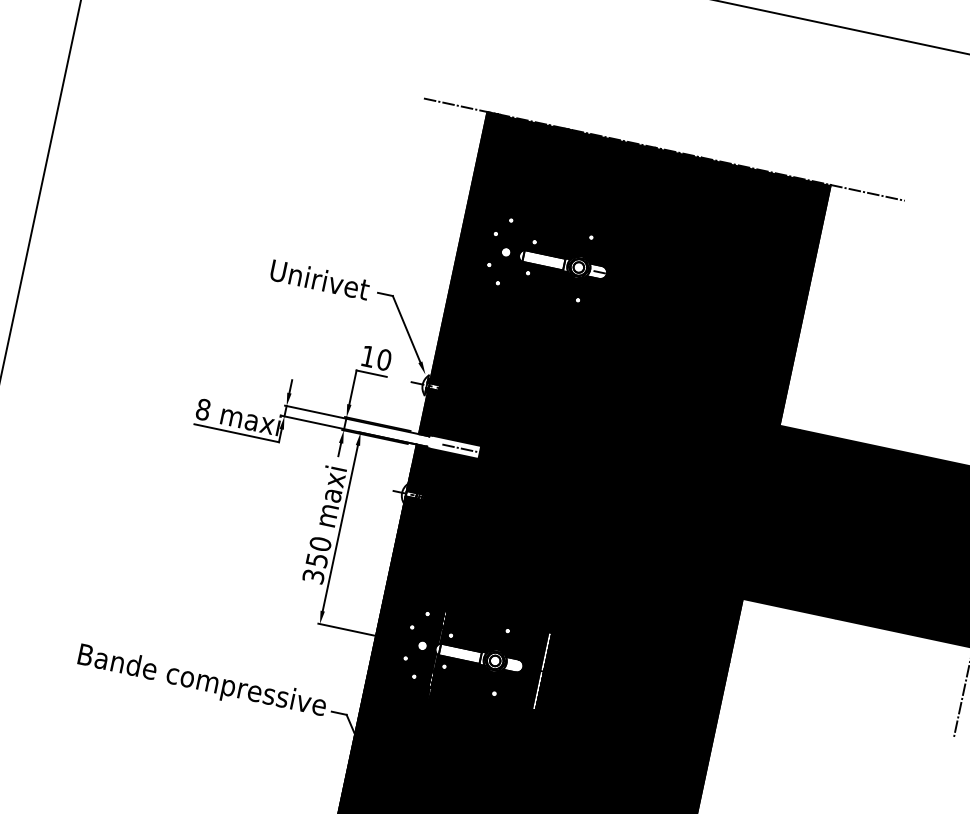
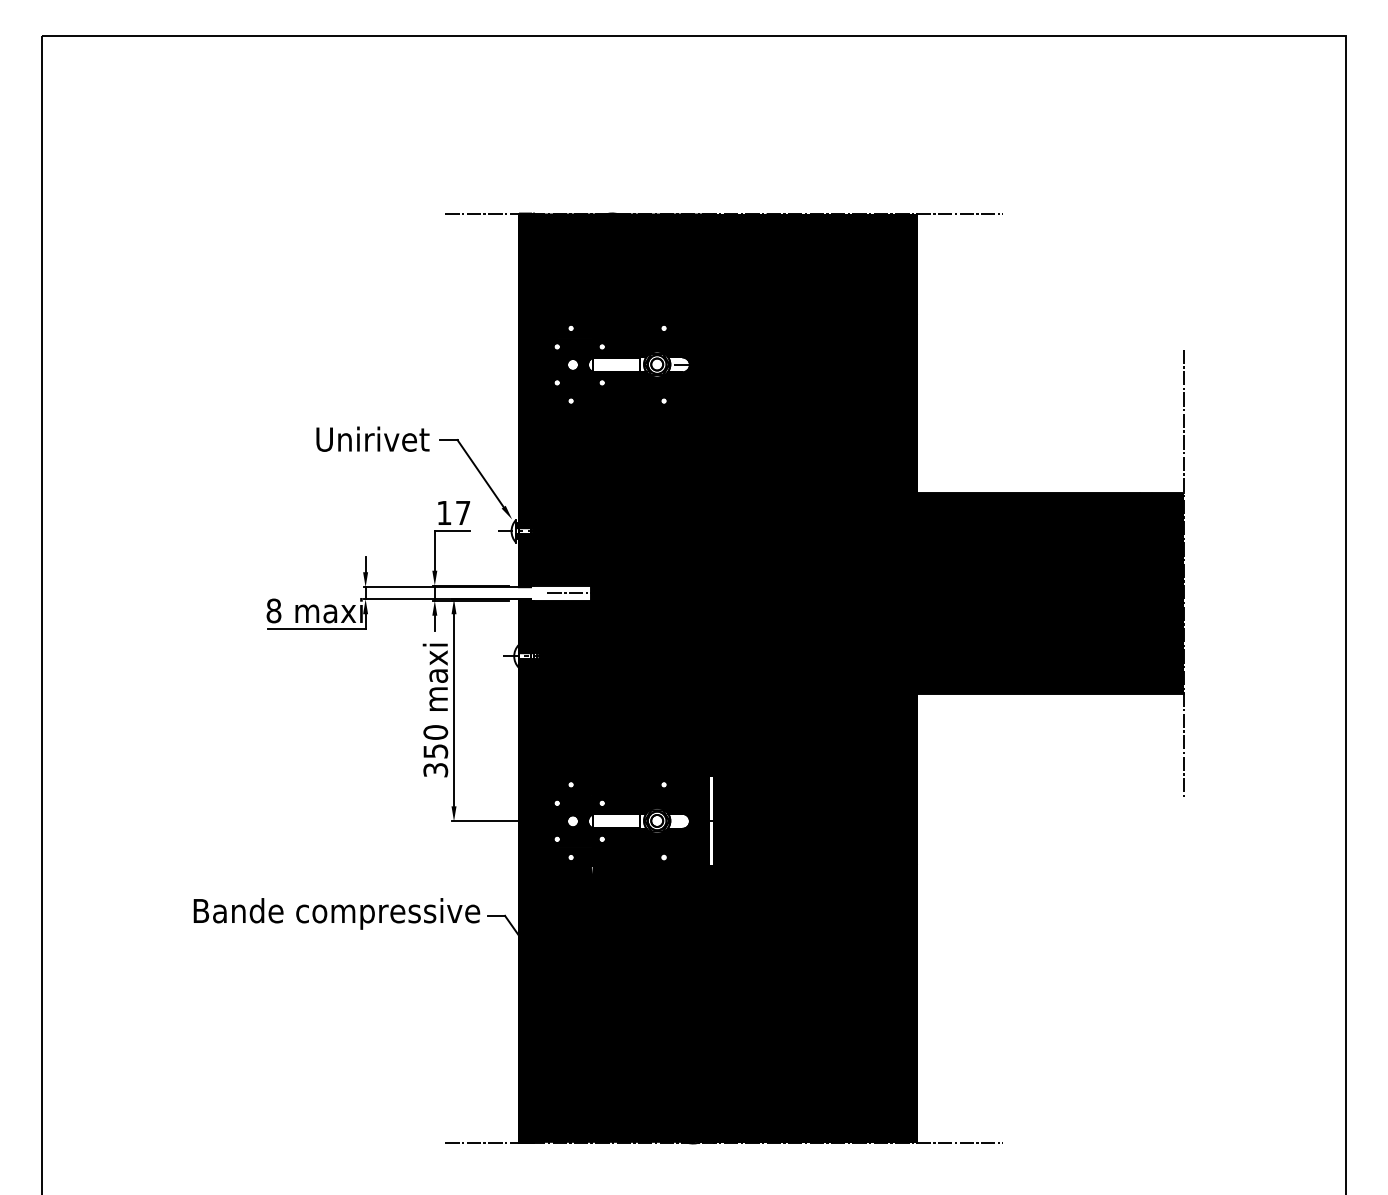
text: (383, 359) -> (462, 512), 10 -> 17

